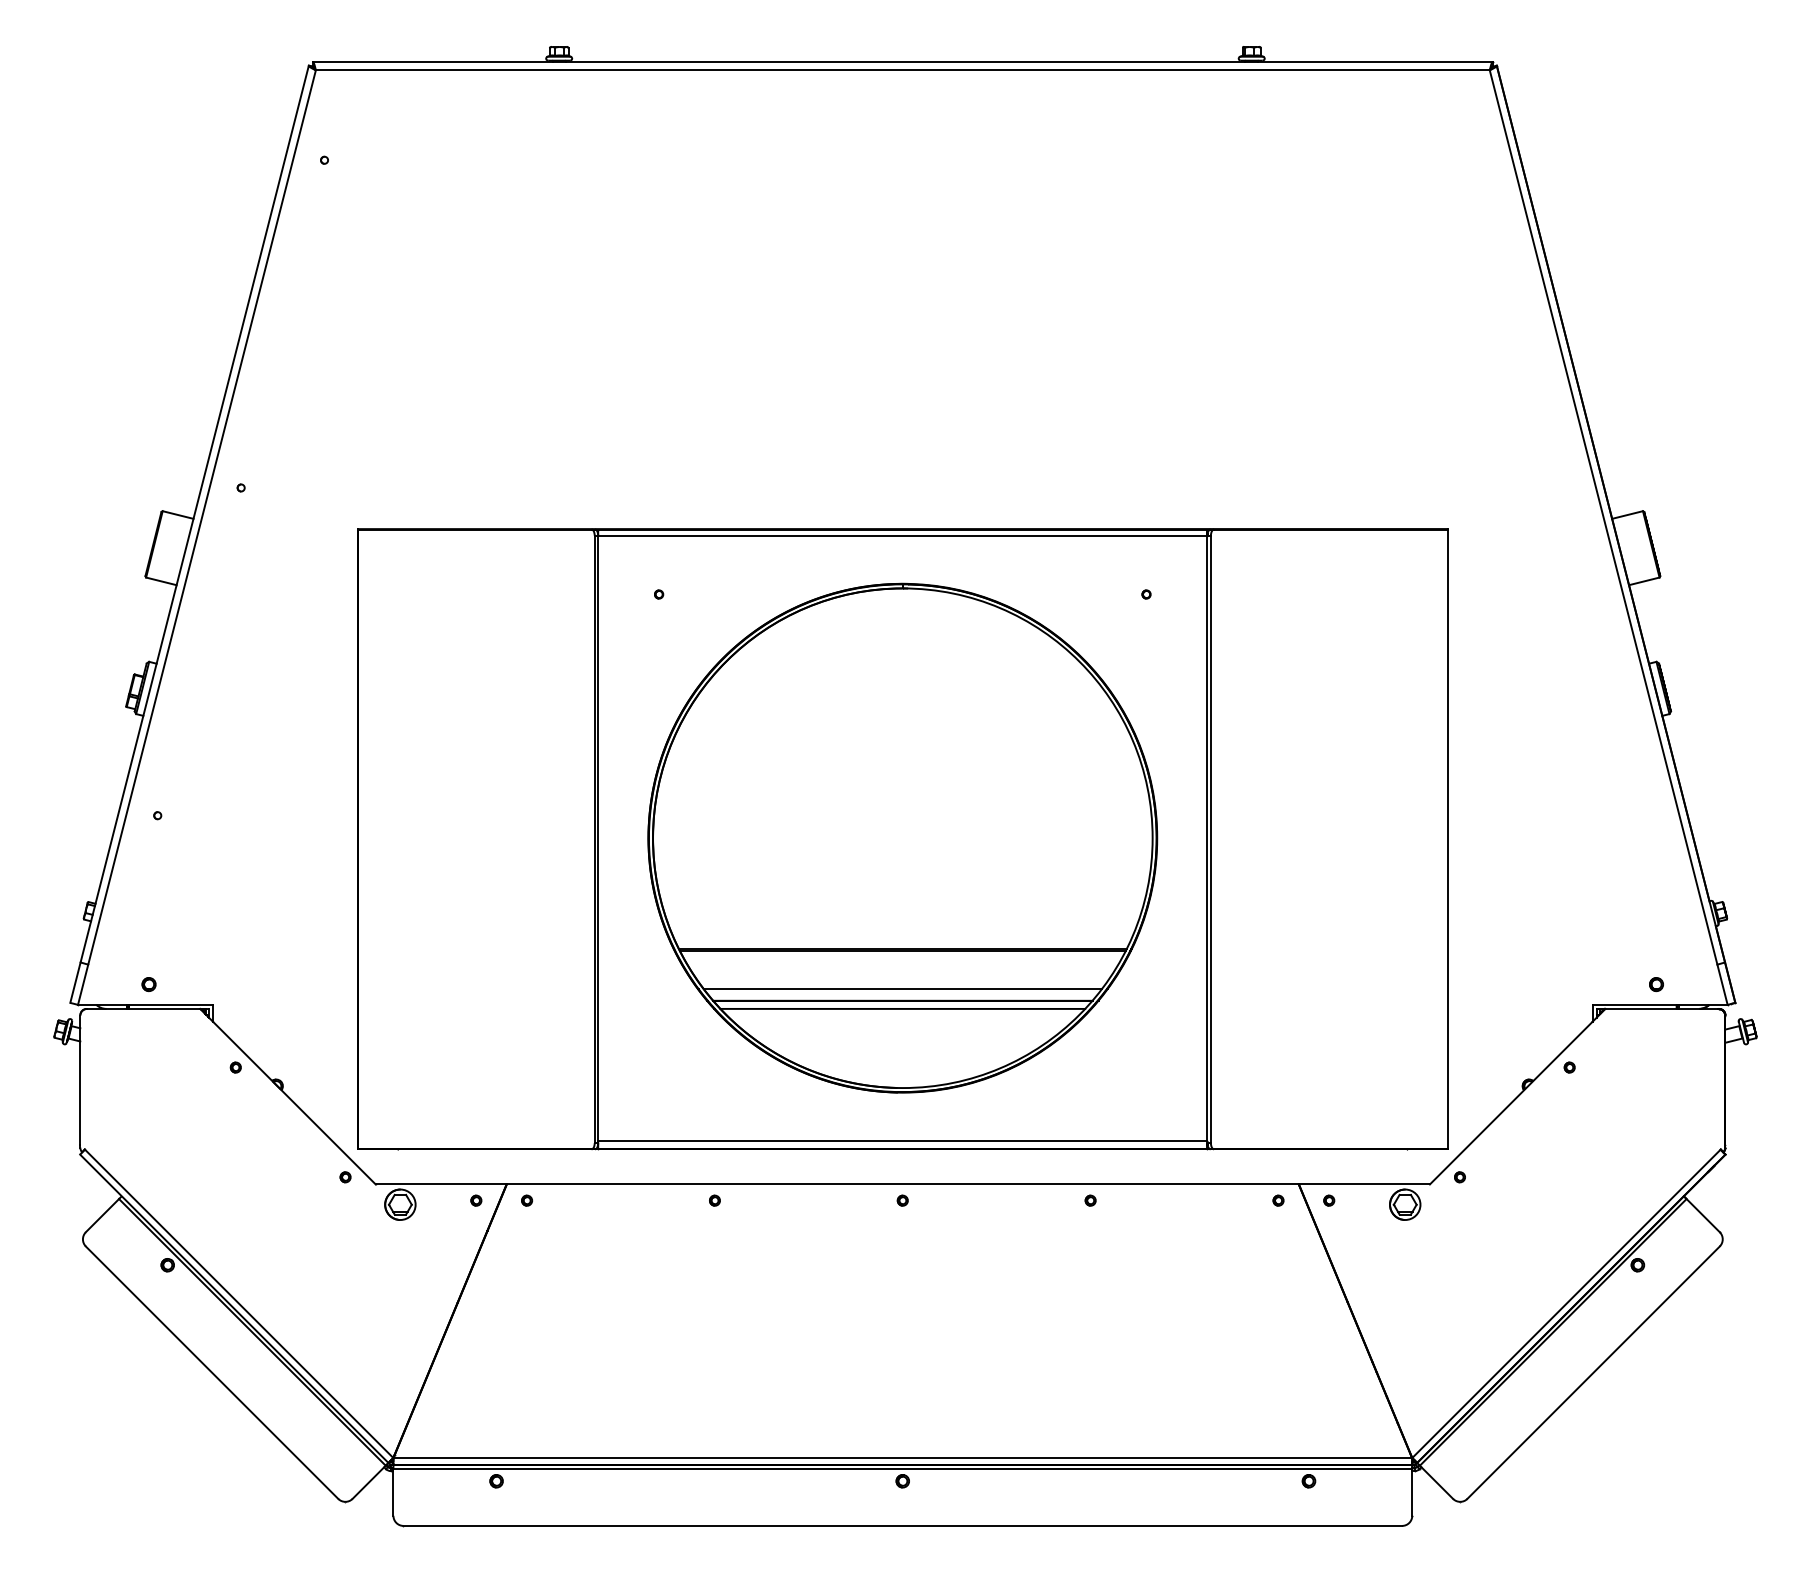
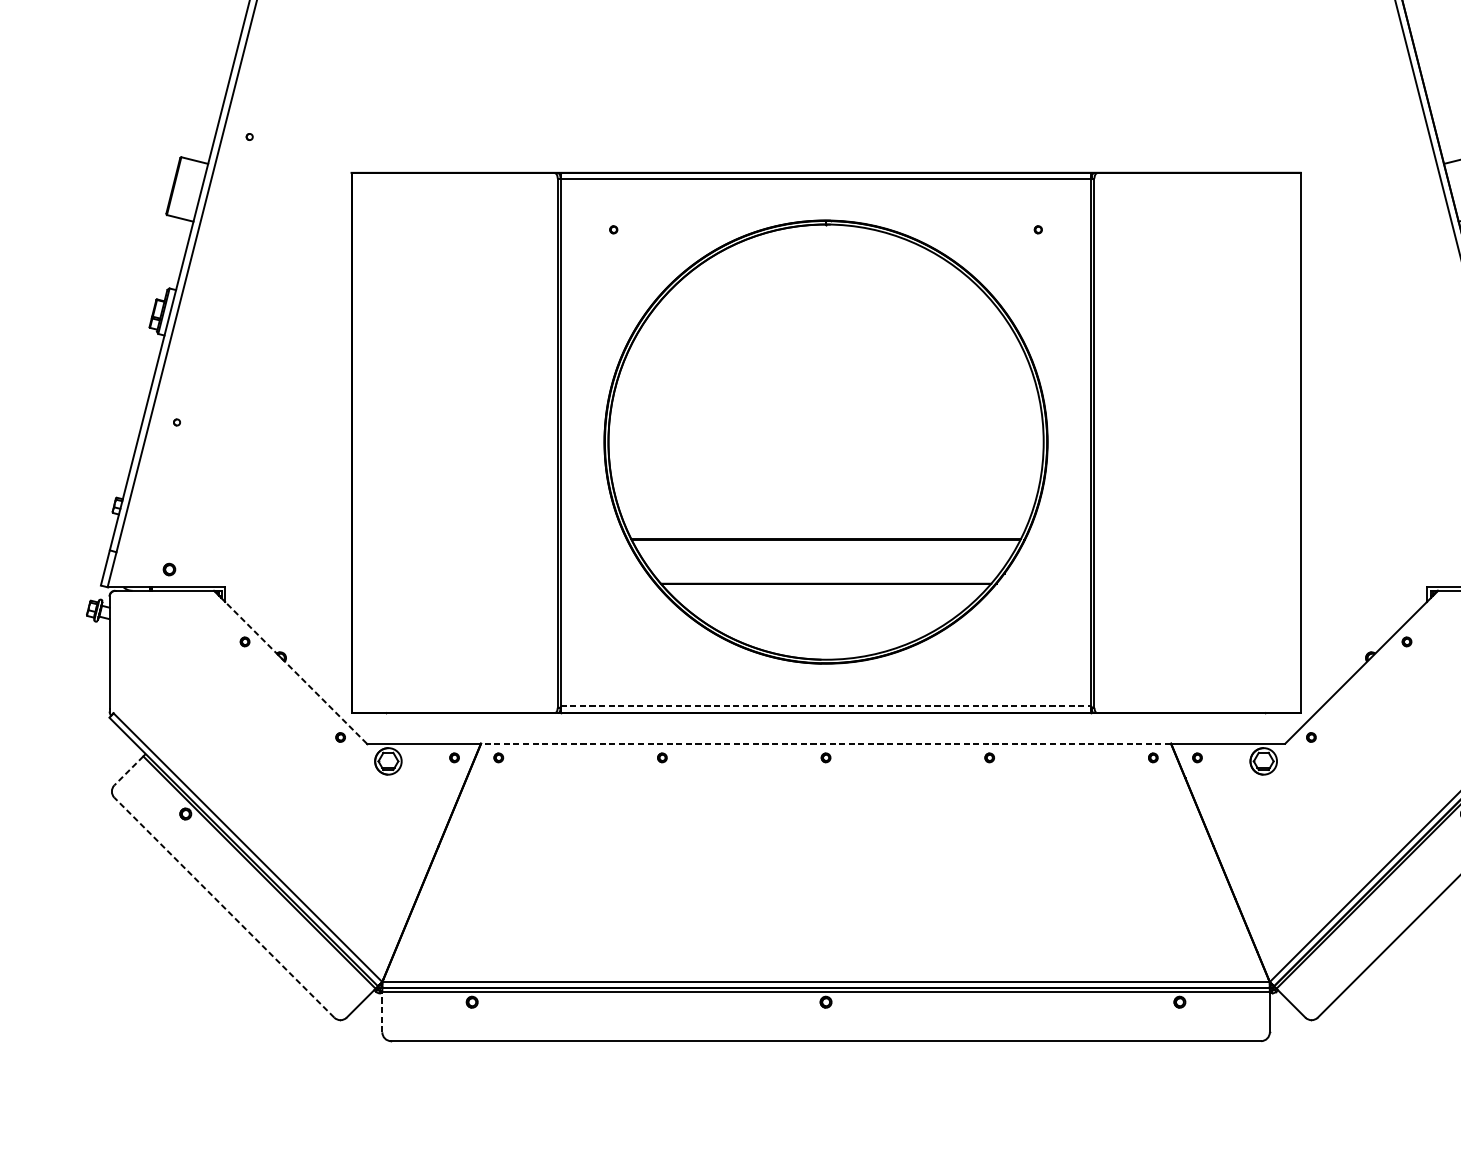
line: (902, 989) -> (825, 573), removed
line: (902, 1008) -> (825, 590), removed
line: (294, 1102) -> (296, 672), solid -> dashed
line: (902, 1141) -> (825, 706), solid -> dashed
line: (902, 1184) -> (825, 743), solid -> dashed
line: (102, 1215) -> (128, 770), solid -> dashed
line: (211, 1372) -> (223, 907), solid -> dashed
line: (393, 1491) -> (382, 1011), solid -> dashed

